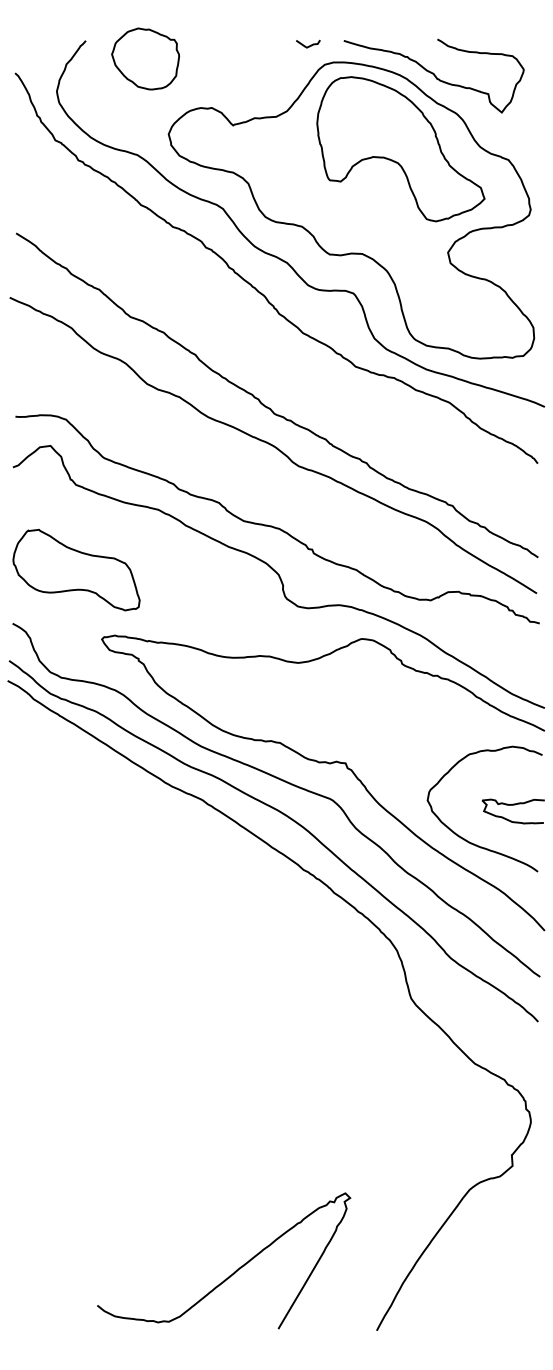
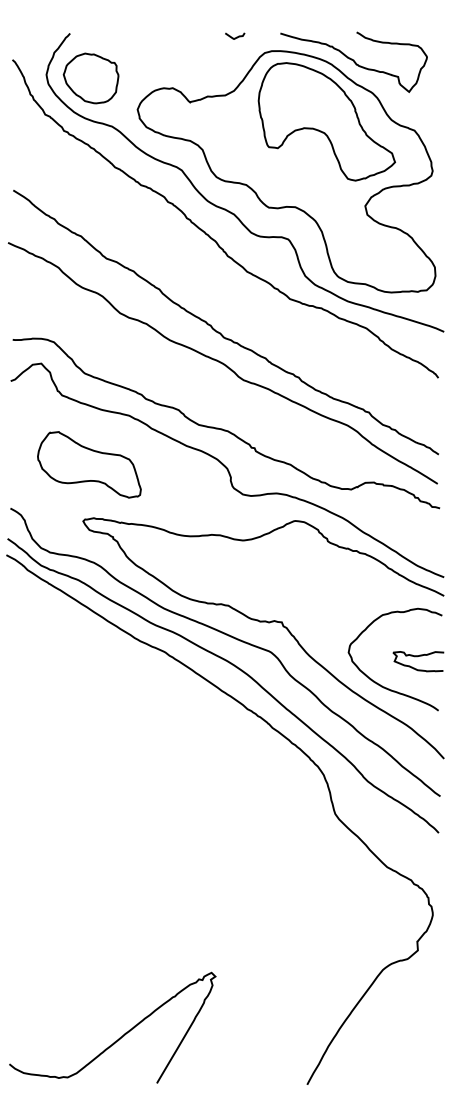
curve: (308, 45) -> (235, 37), moved
part: (145, 58) -> (91, 78), moved
part: (76, 570) -> (89, 465), moved
curve: (235, 1270) -> (121, 1035), moved

